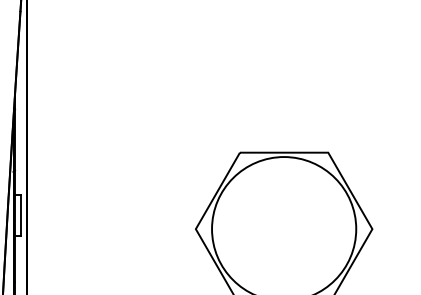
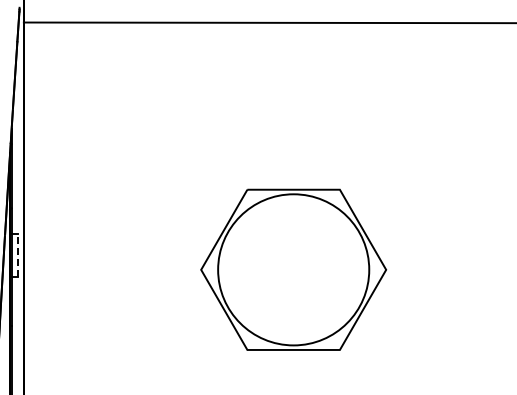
line: (20, 214) -> (17, 254), solid -> dashed

